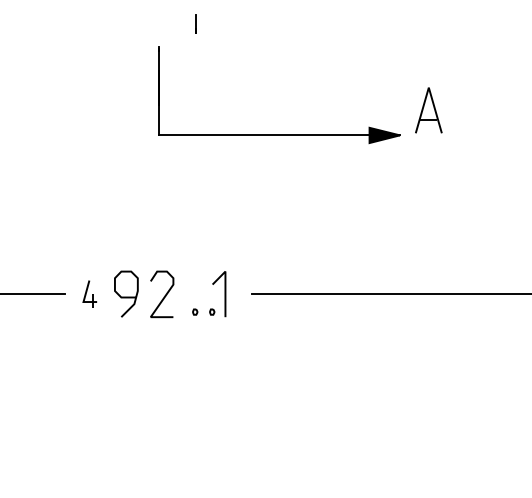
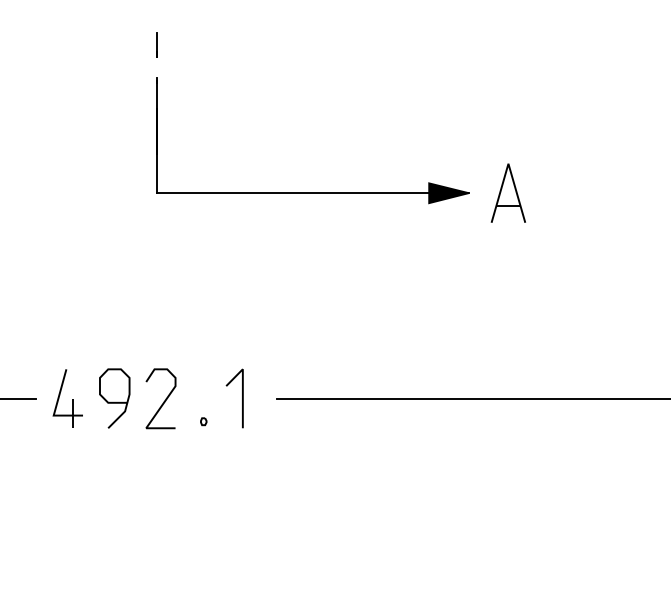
line: (195, 23) -> (156, 44), moved
part: (428, 110) -> (508, 193), moved
part: (89, 293) -> (67, 397), size x1.67
part: (212, 311) -> (226, 420), removed

